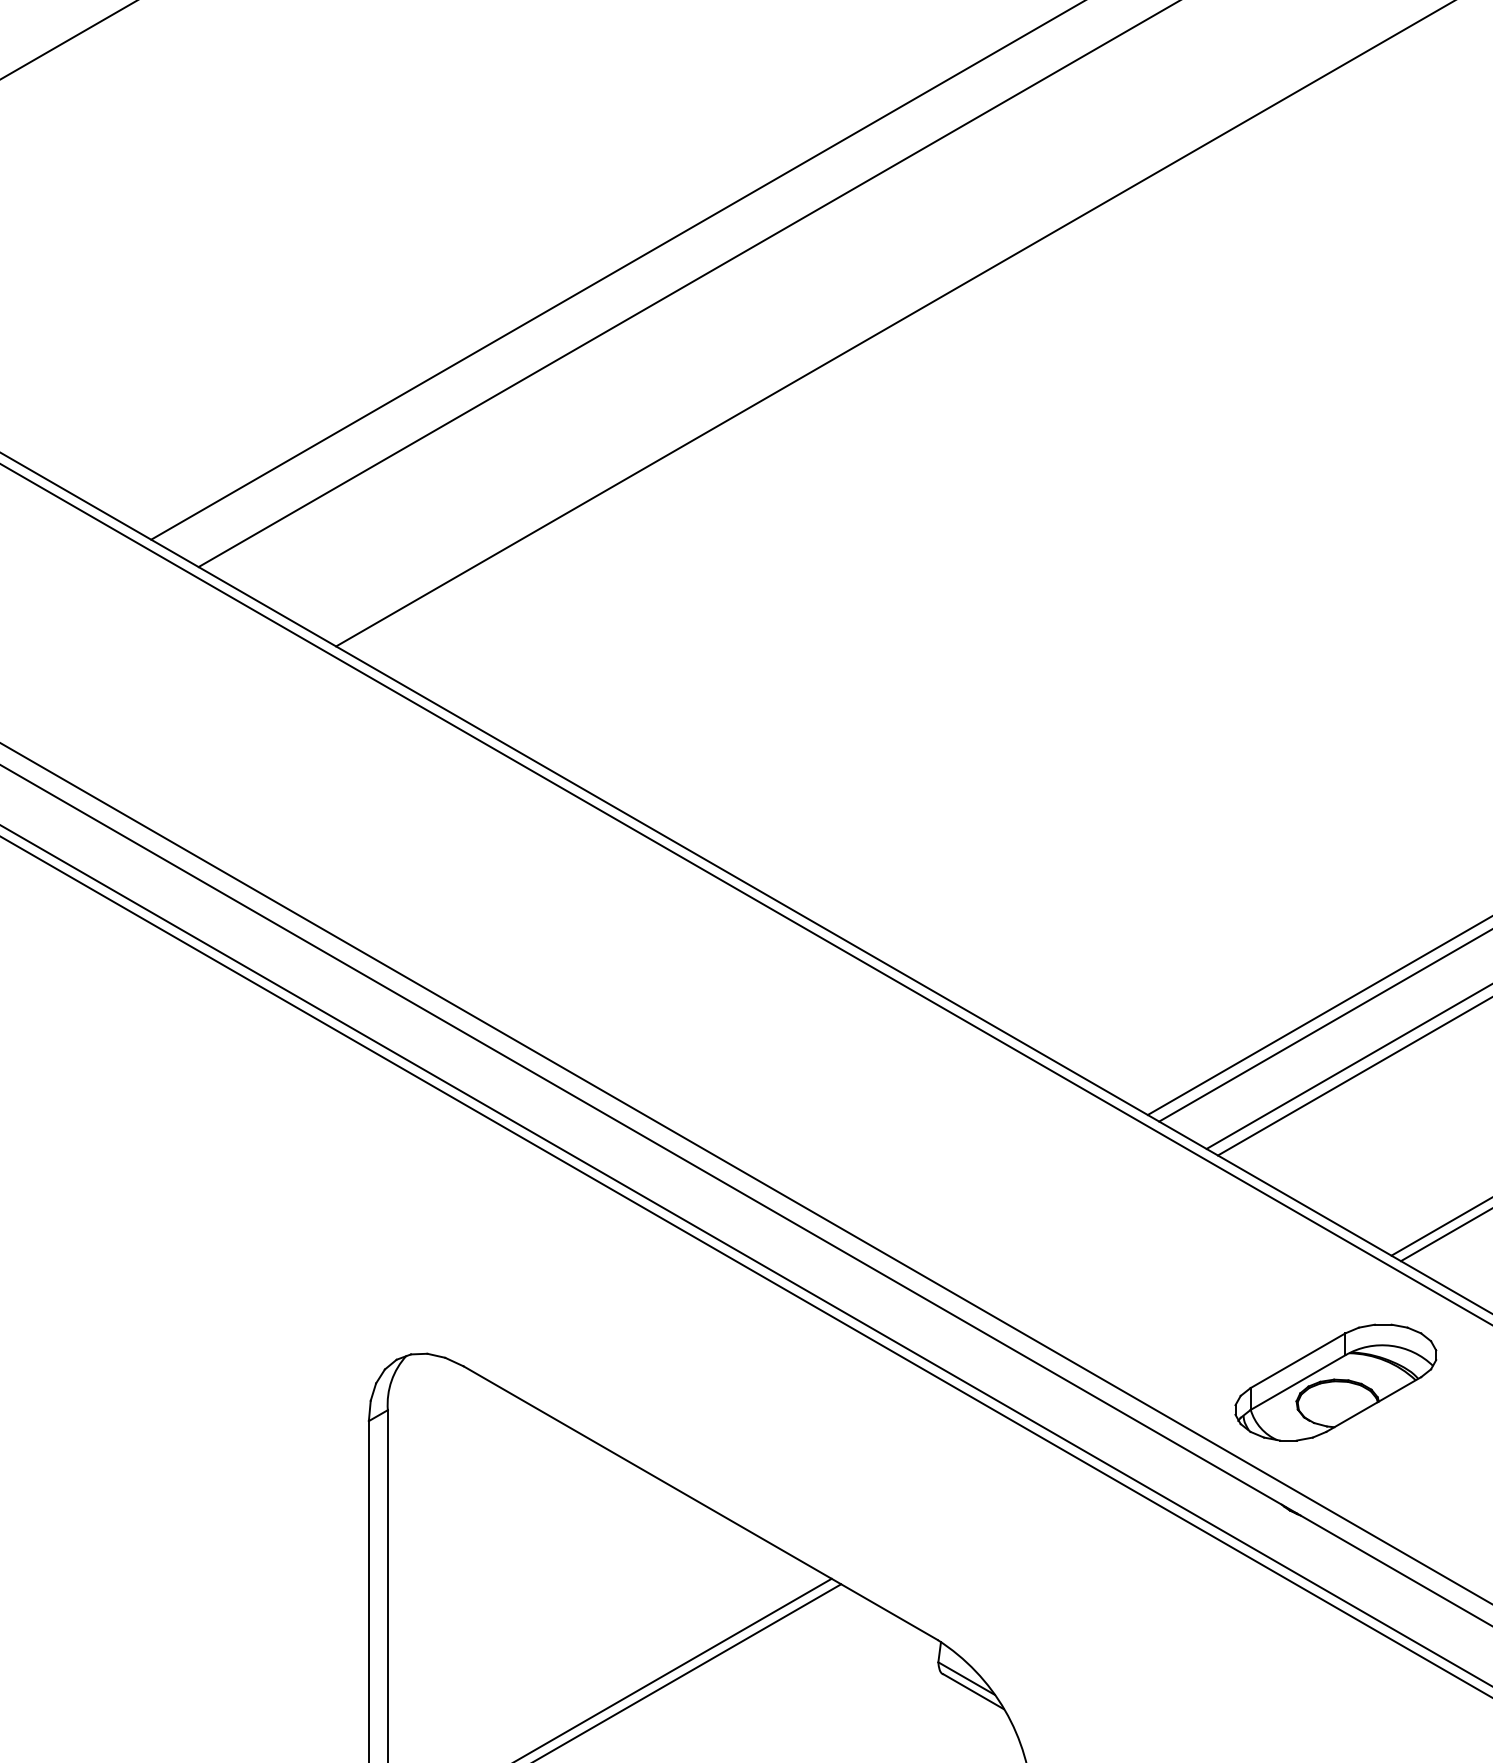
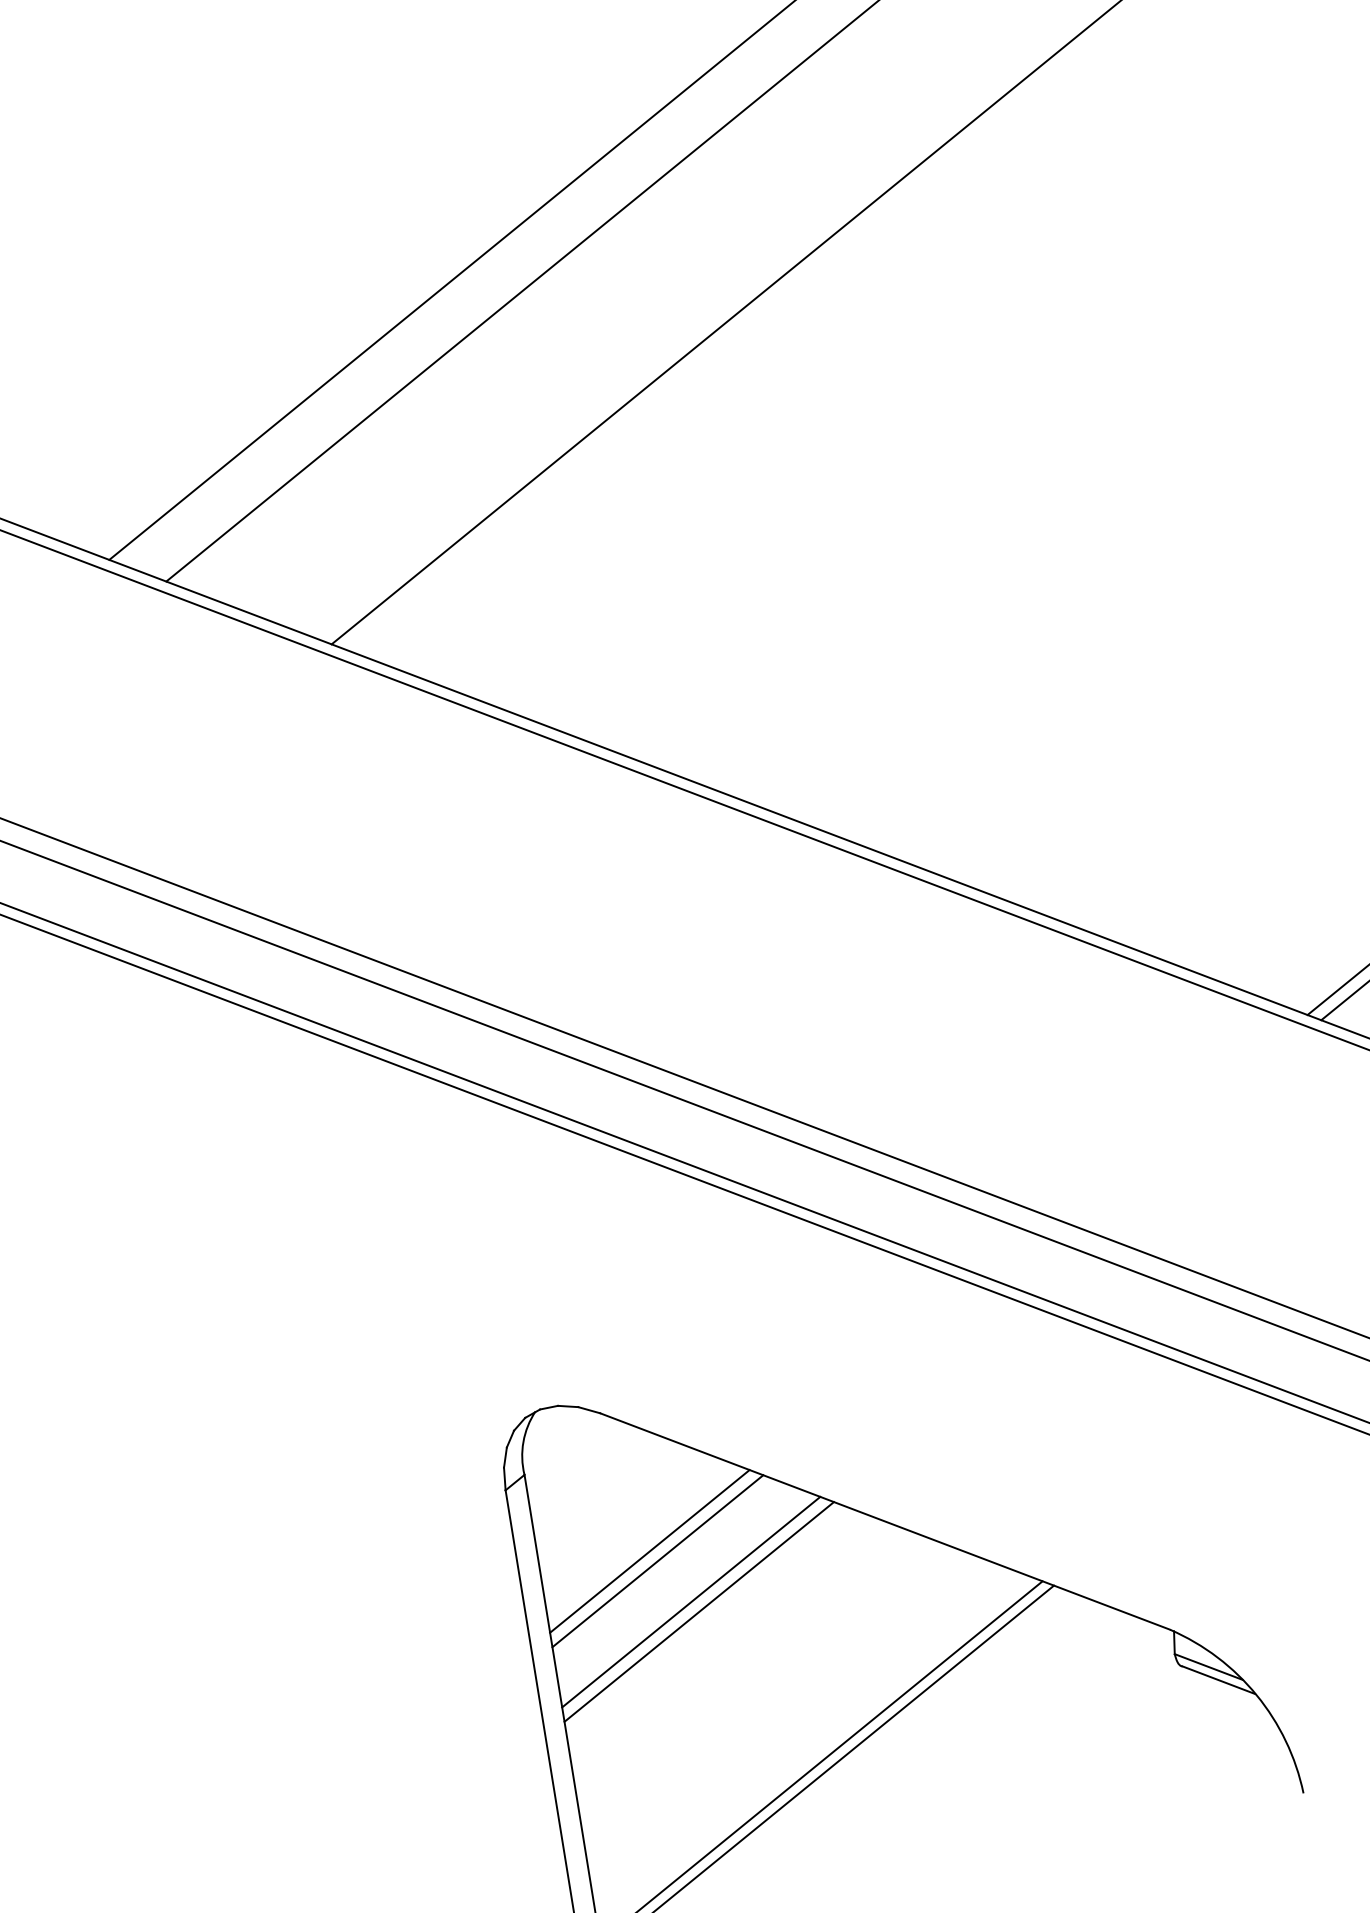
line: (487, 1495) -> (649, 1551), added
line: (493, 1505) -> (657, 1560), added
line: (516, 1546) -> (690, 1601), added
line: (522, 1556) -> (698, 1611), added

